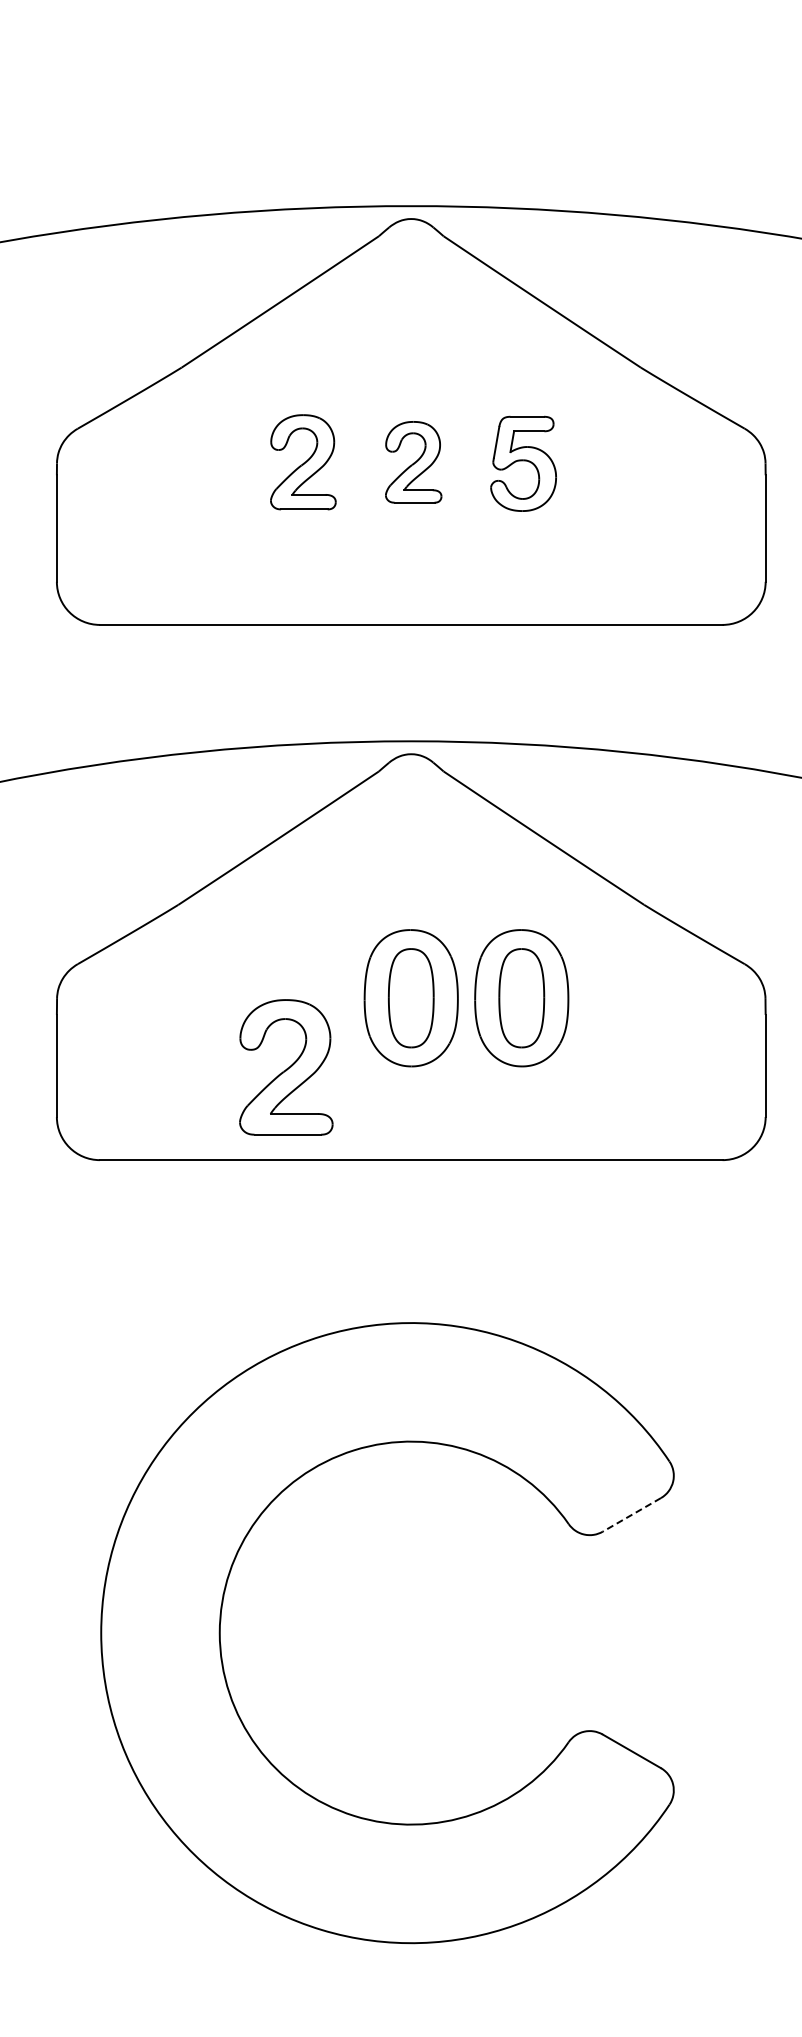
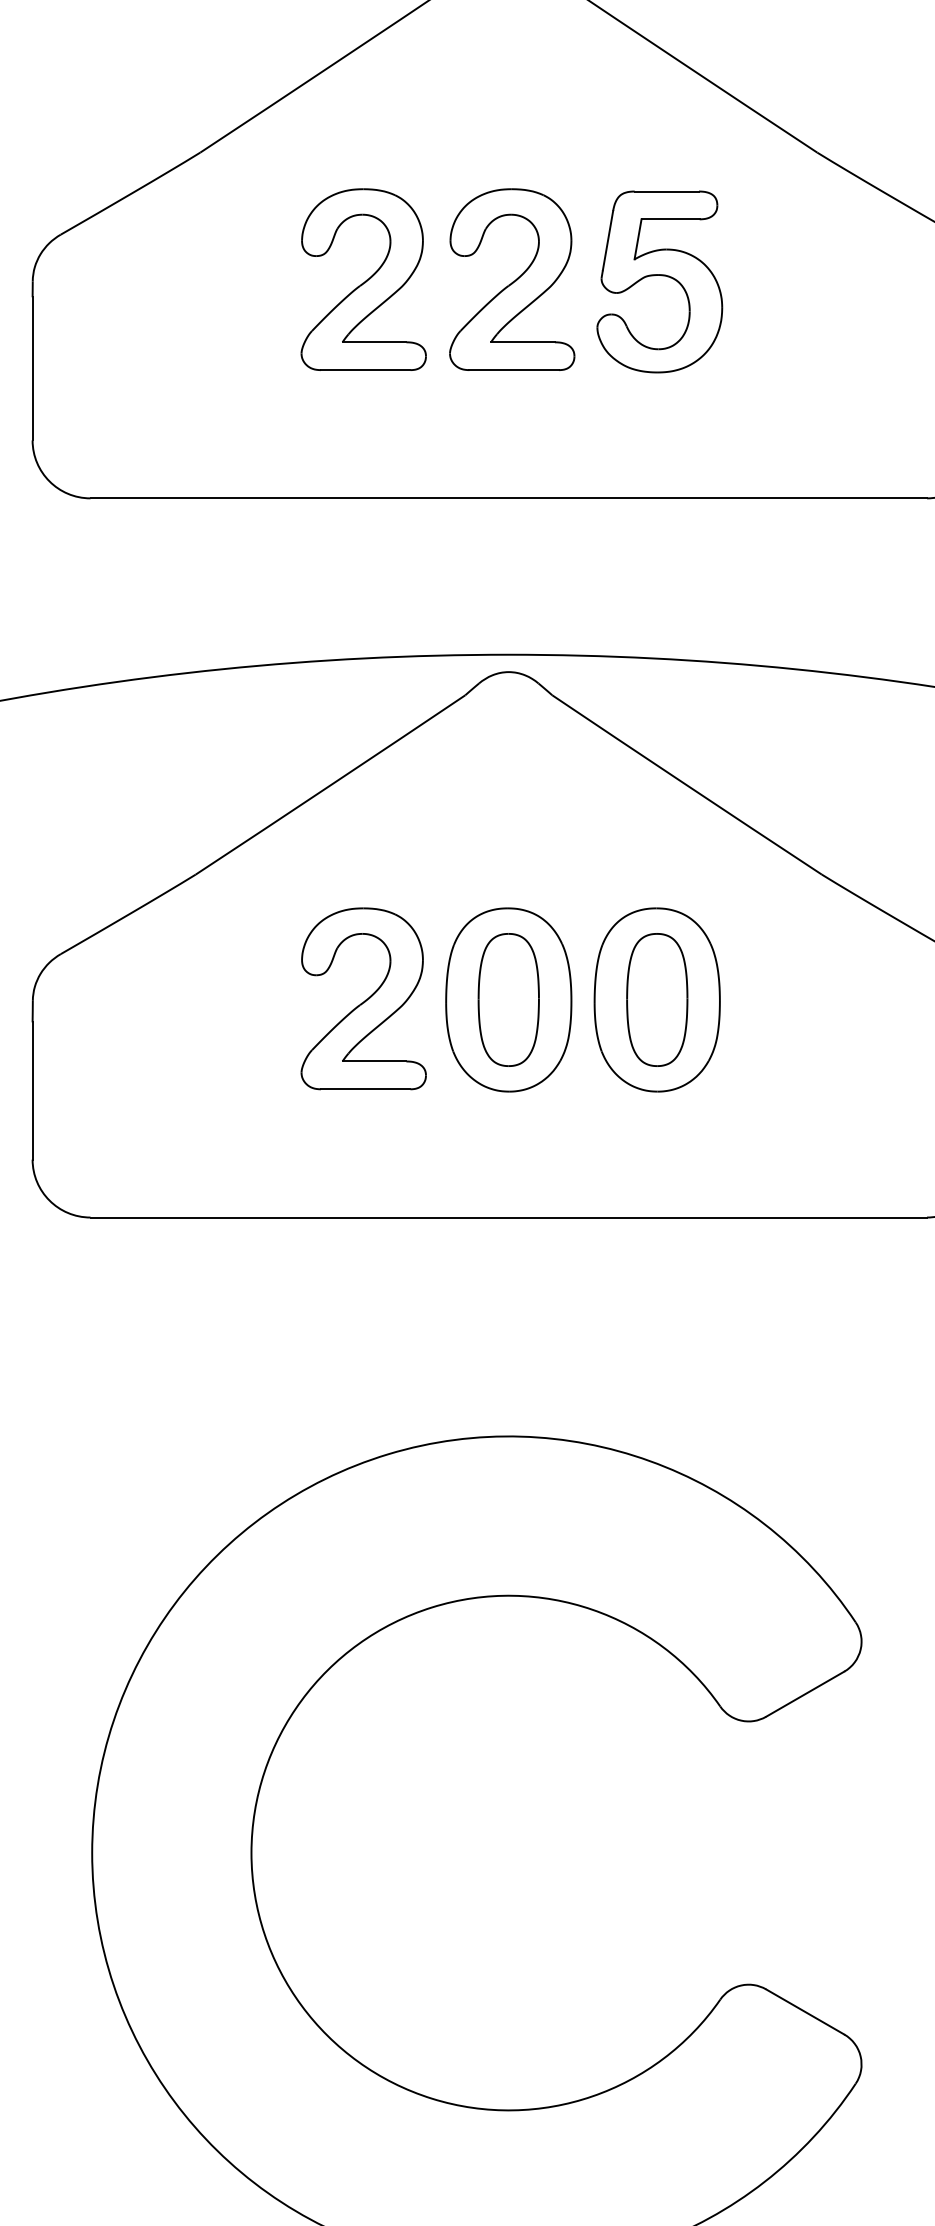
part: (303, 462) -> (363, 280), size x1.43
part: (413, 462) -> (511, 280), size x1.67
part: (523, 463) -> (659, 281), size x1.43
part: (286, 1067) -> (363, 998), moved
line: (631, 1514) -> (804, 1693), dashed -> solid

